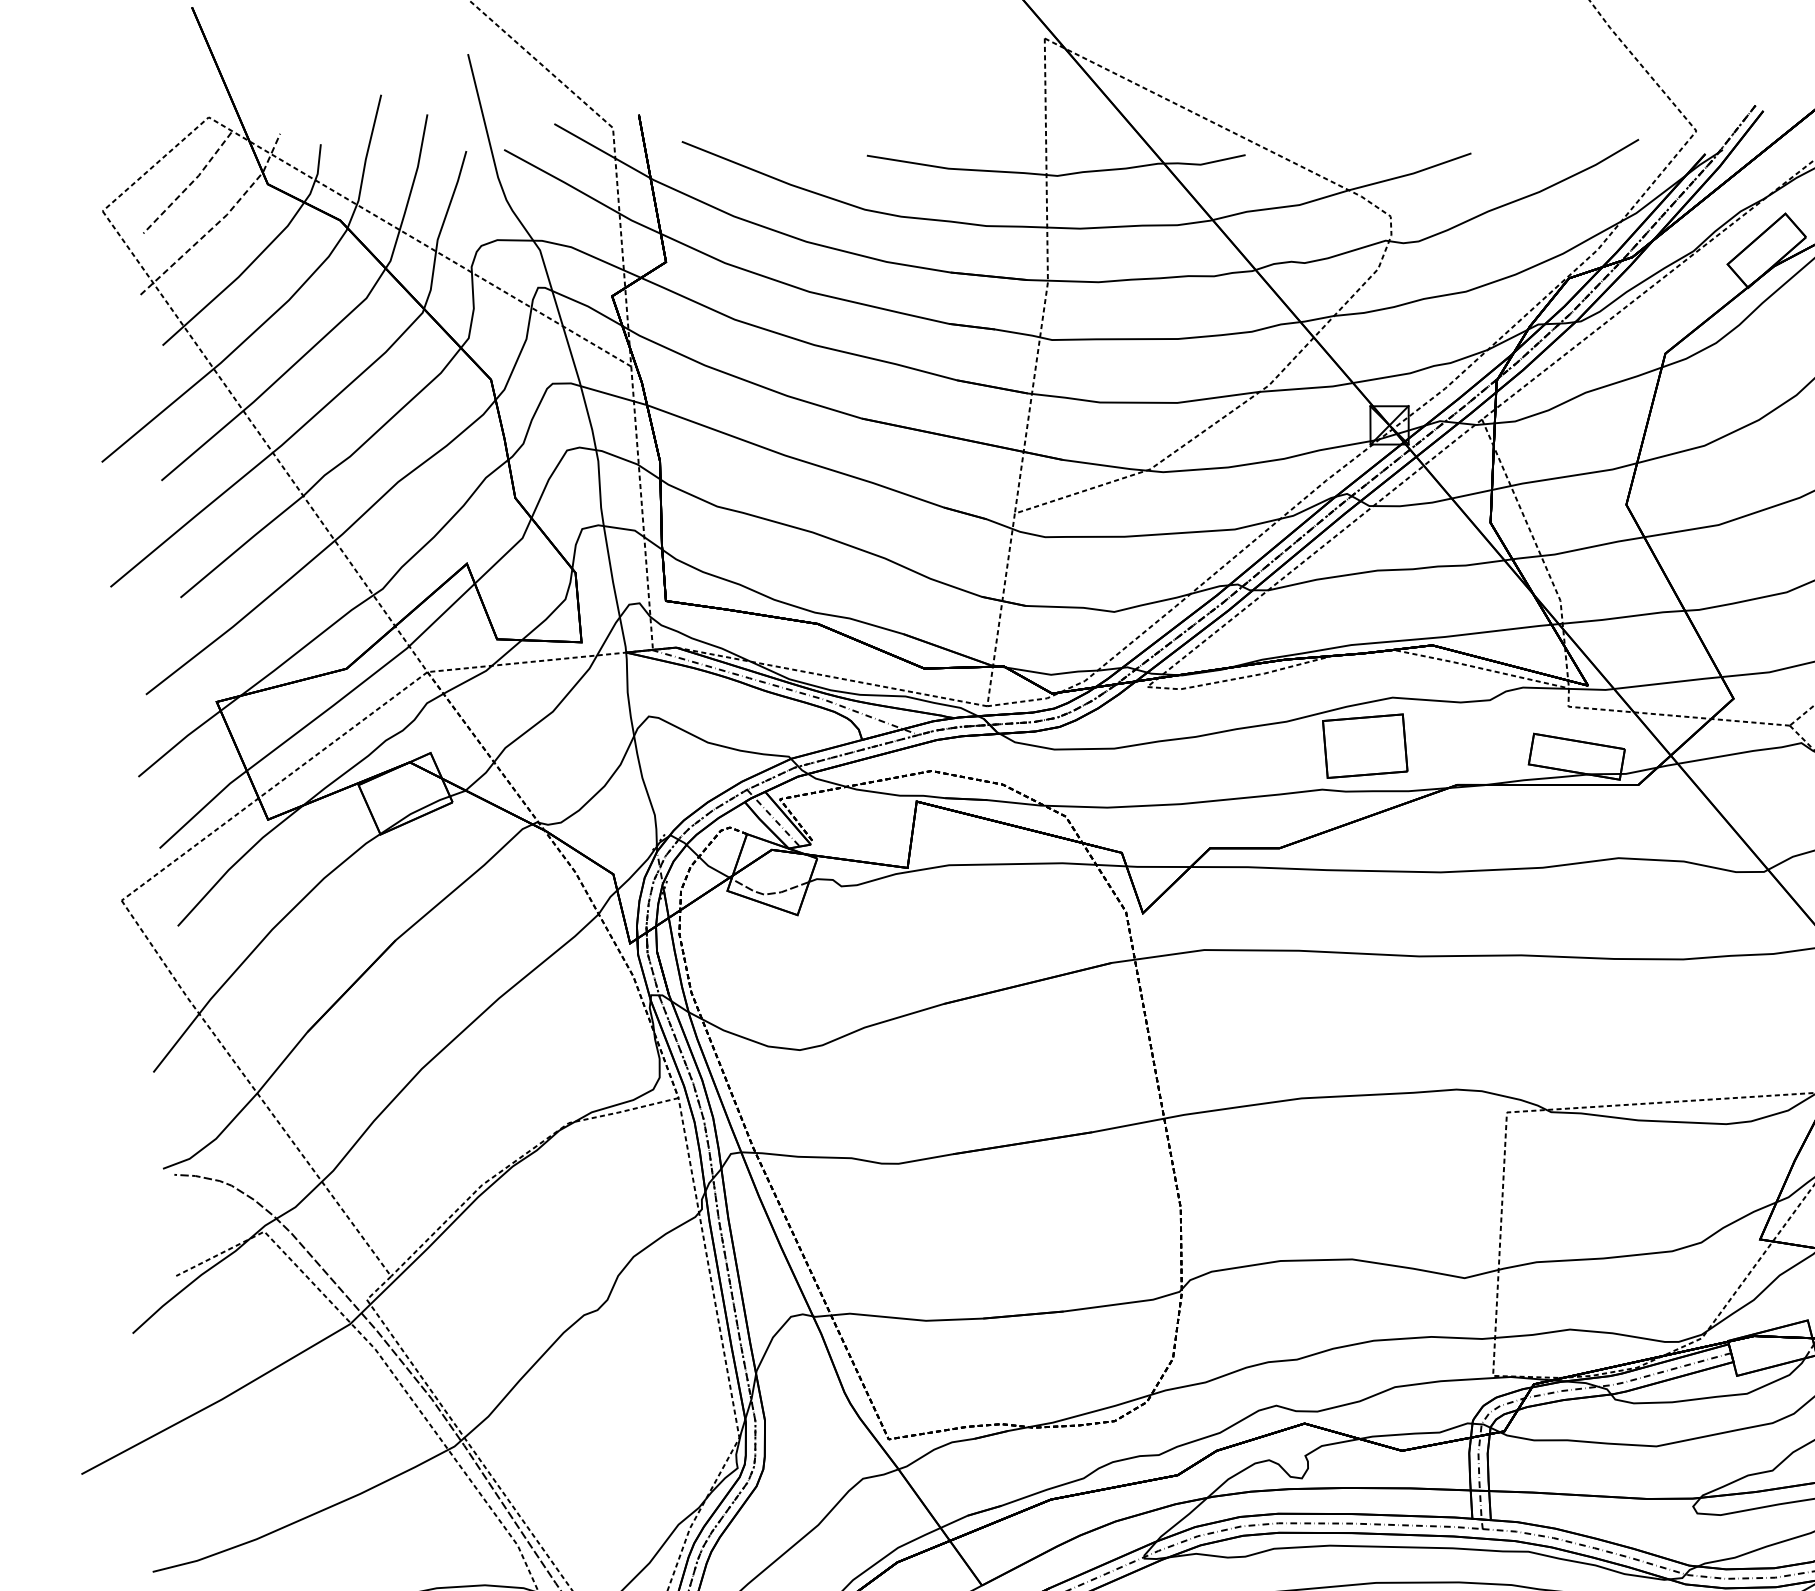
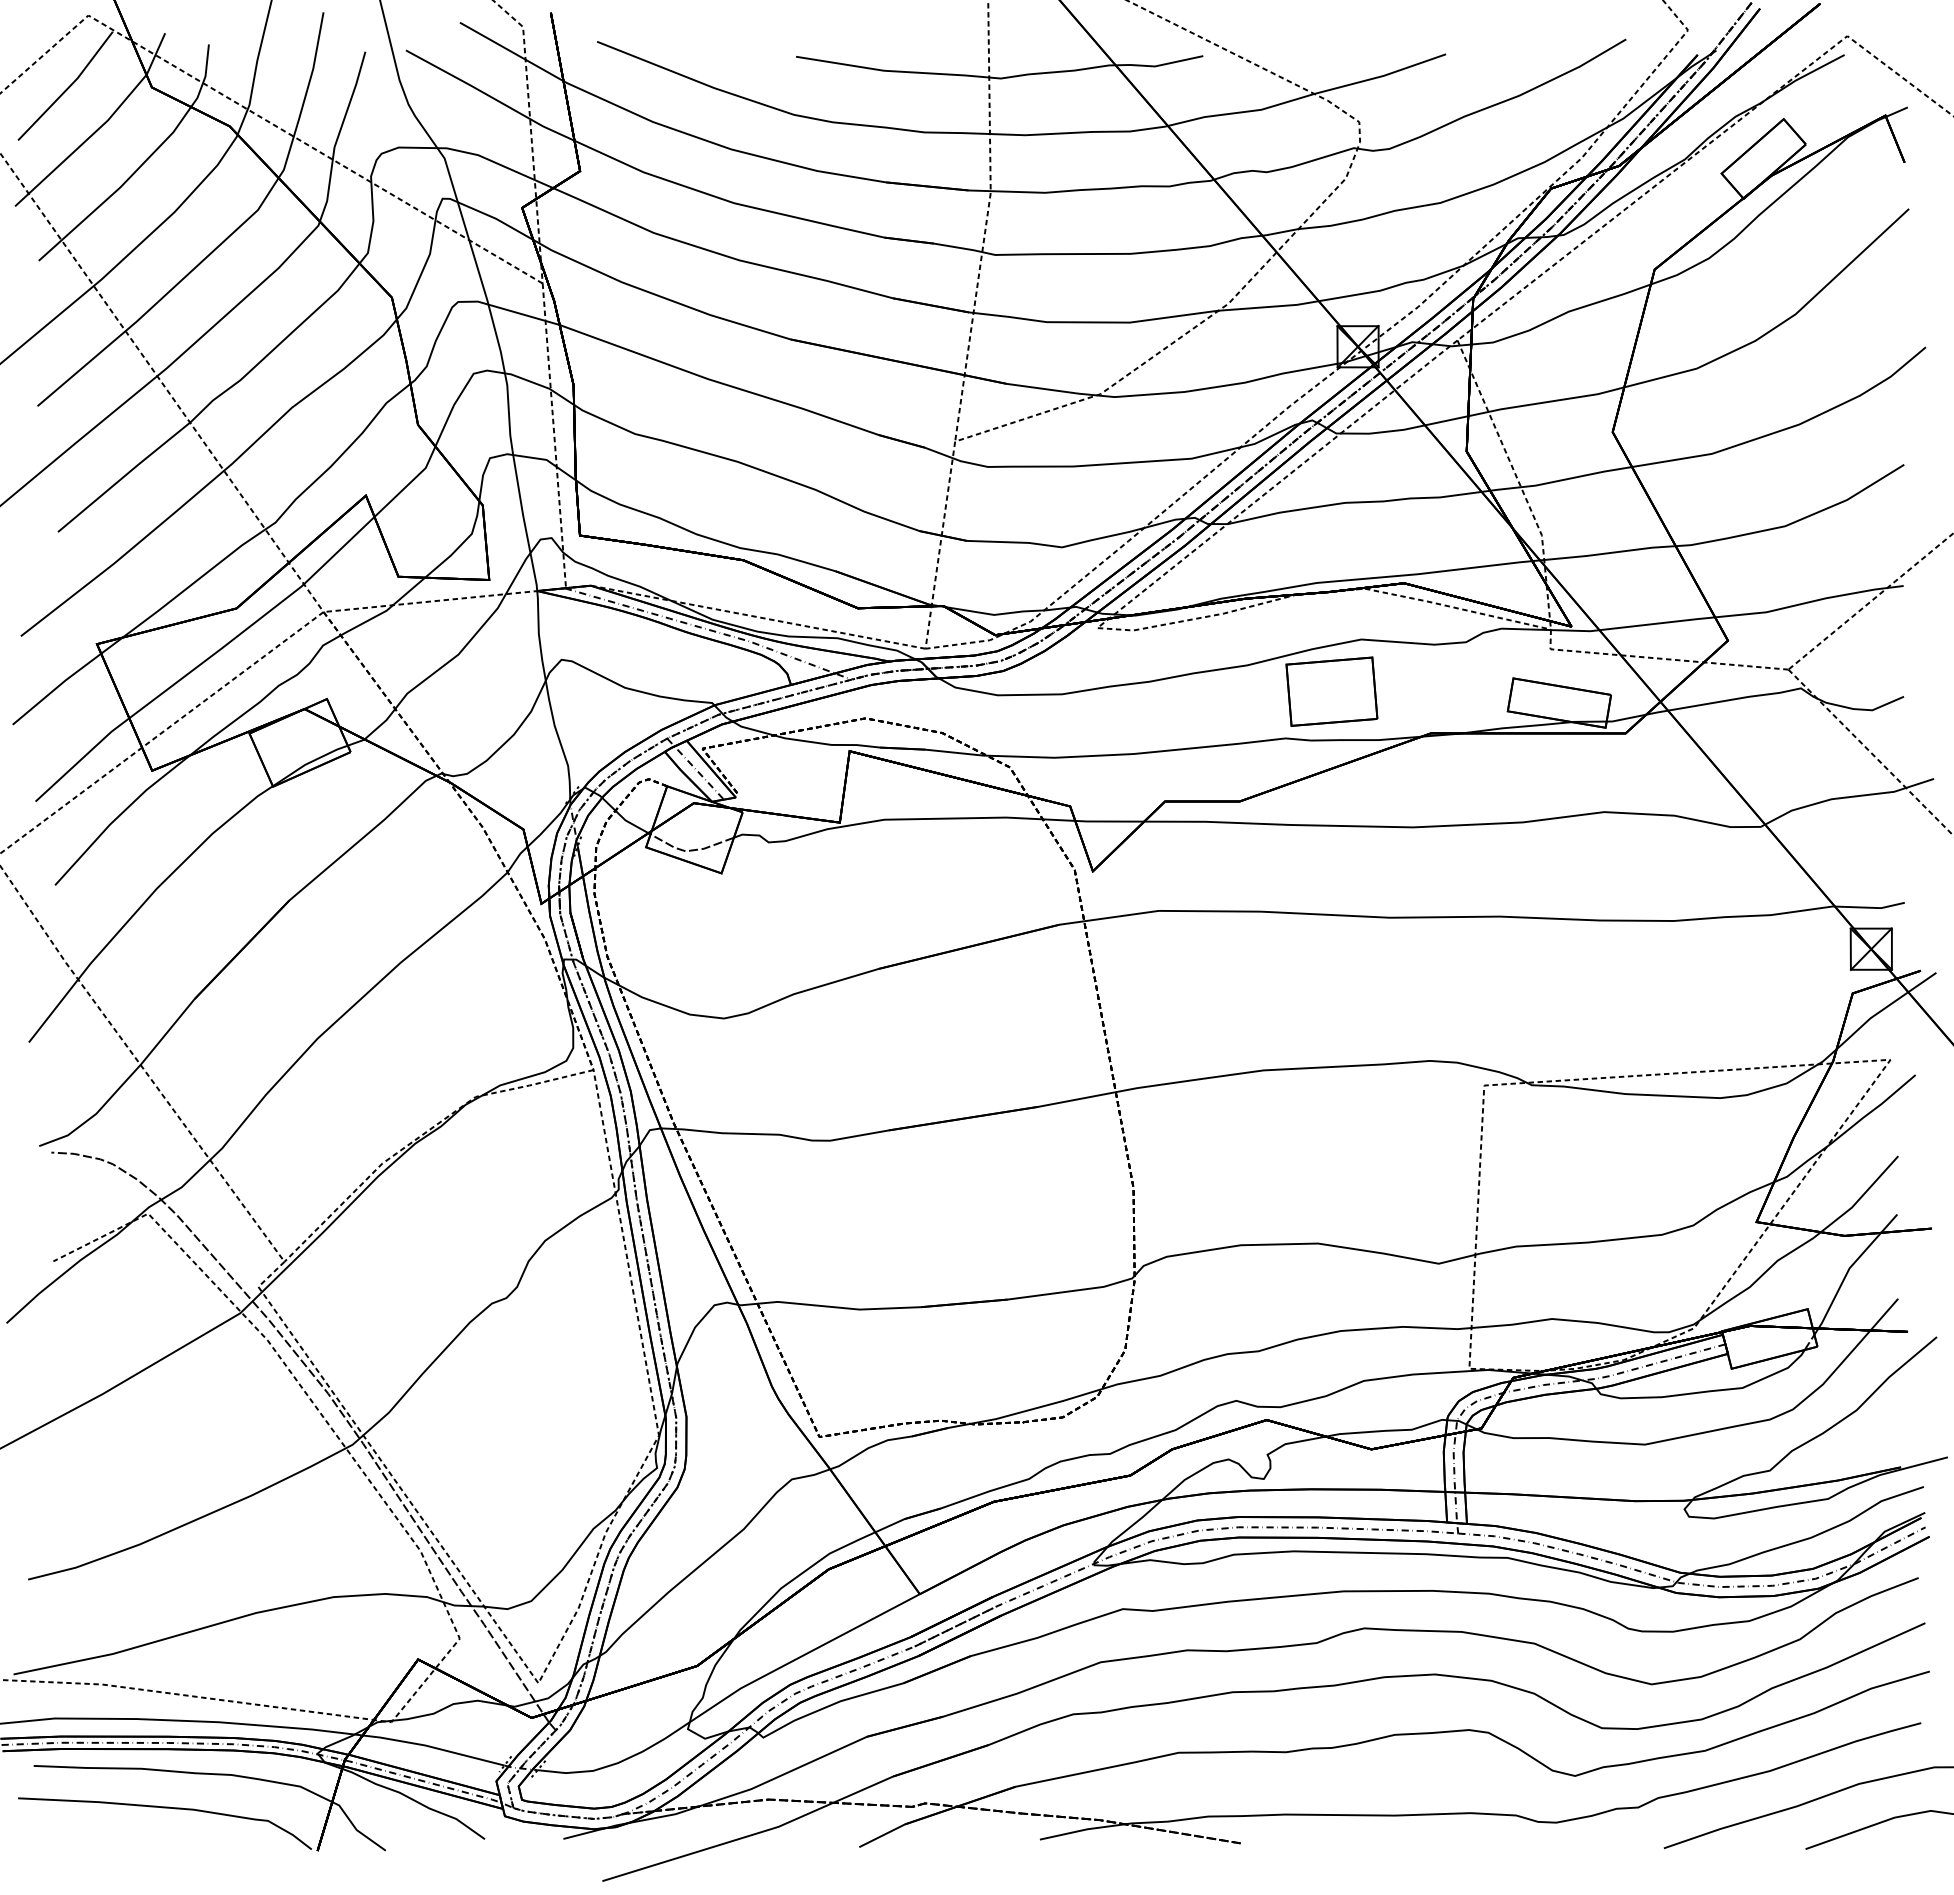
line: (190, 184) -> (68, 87), dashed -> solid
line: (220, 220) -> (101, 126), dashed -> solid

